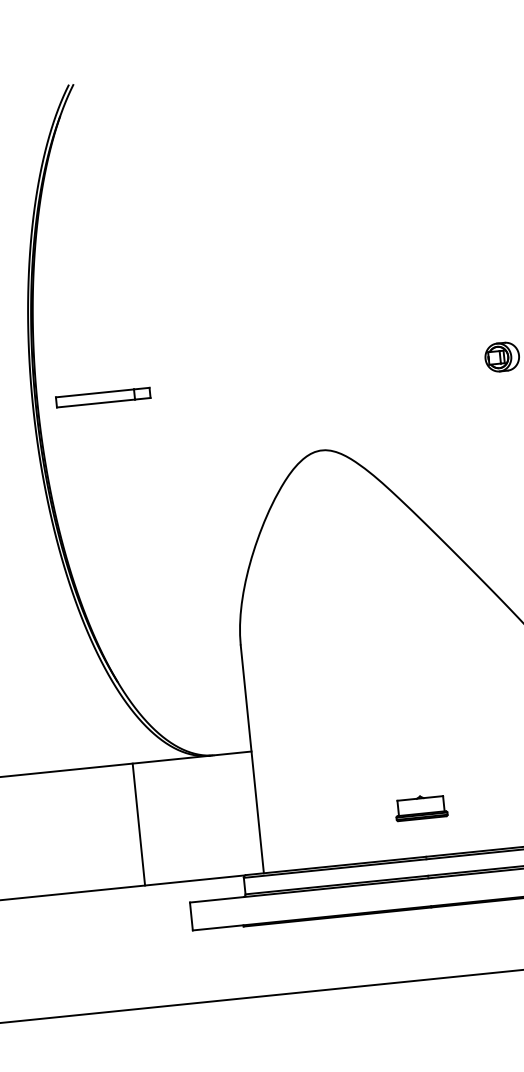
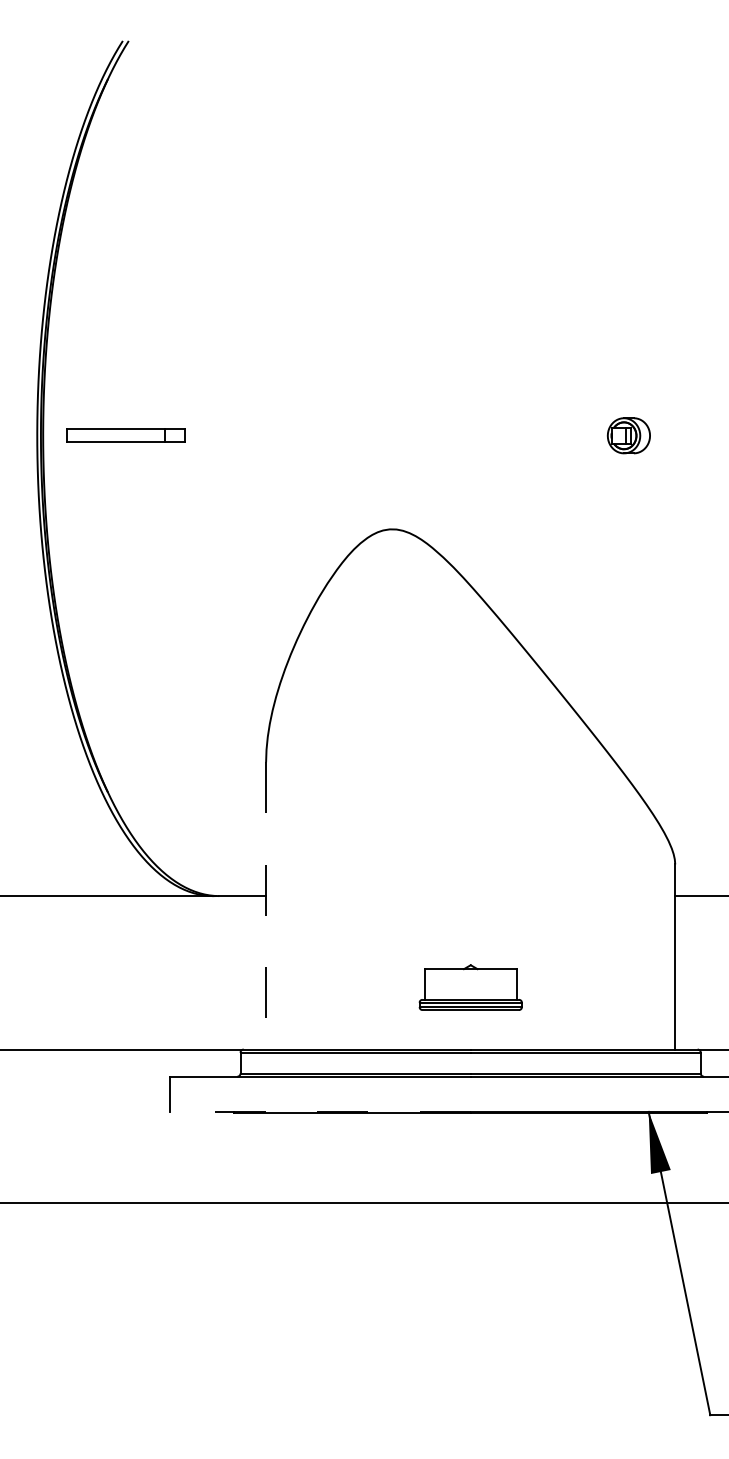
line: (252, 758) -> (266, 905), solid -> dashed
part: (421, 807) -> (470, 987), size x1.6
line: (139, 824) -> (116, 972), removed
line: (311, 918) -> (319, 1111), solid -> dashed

